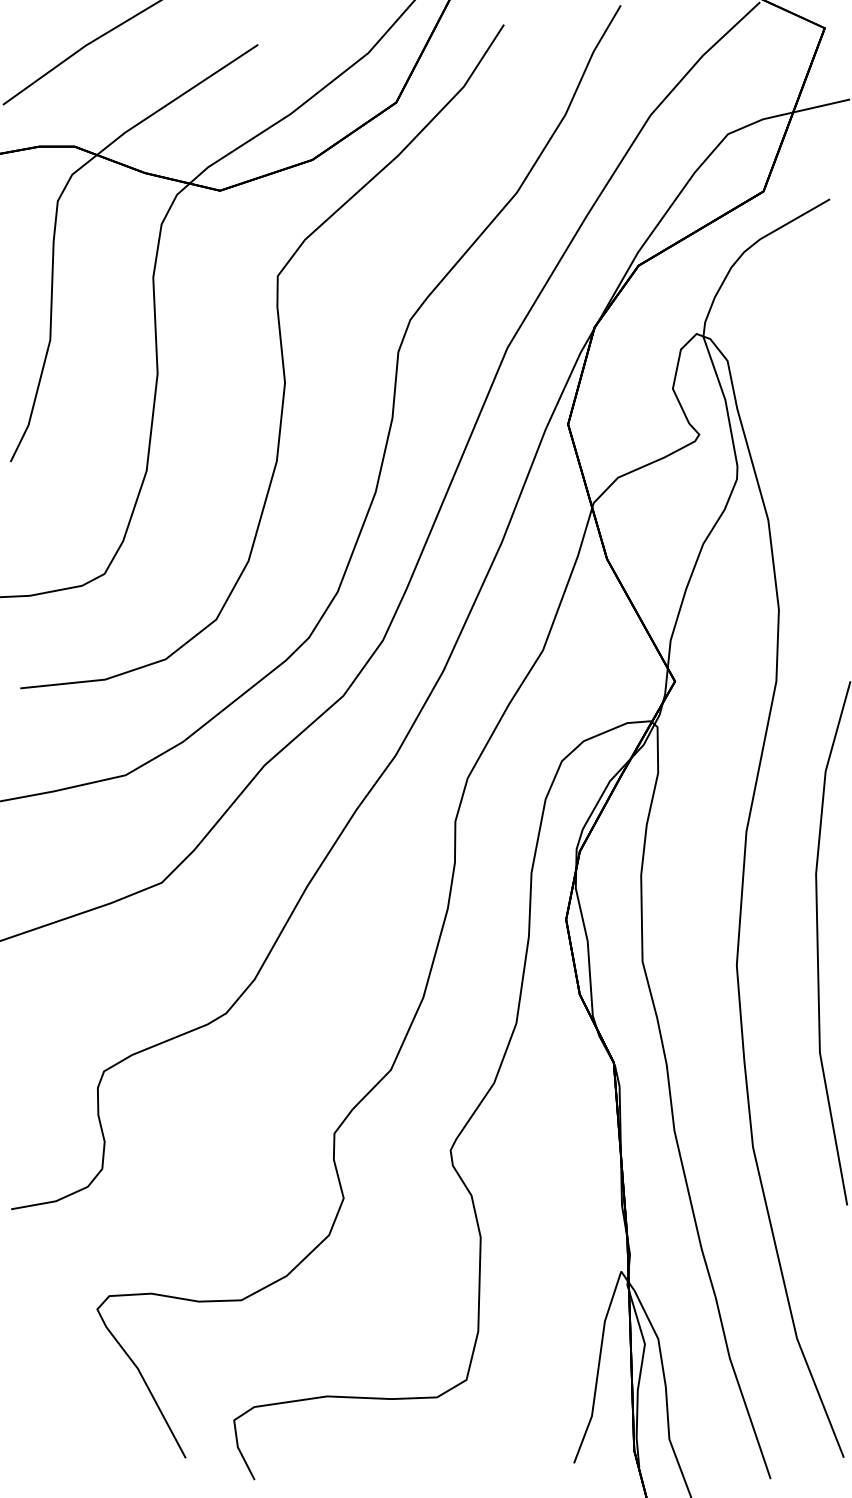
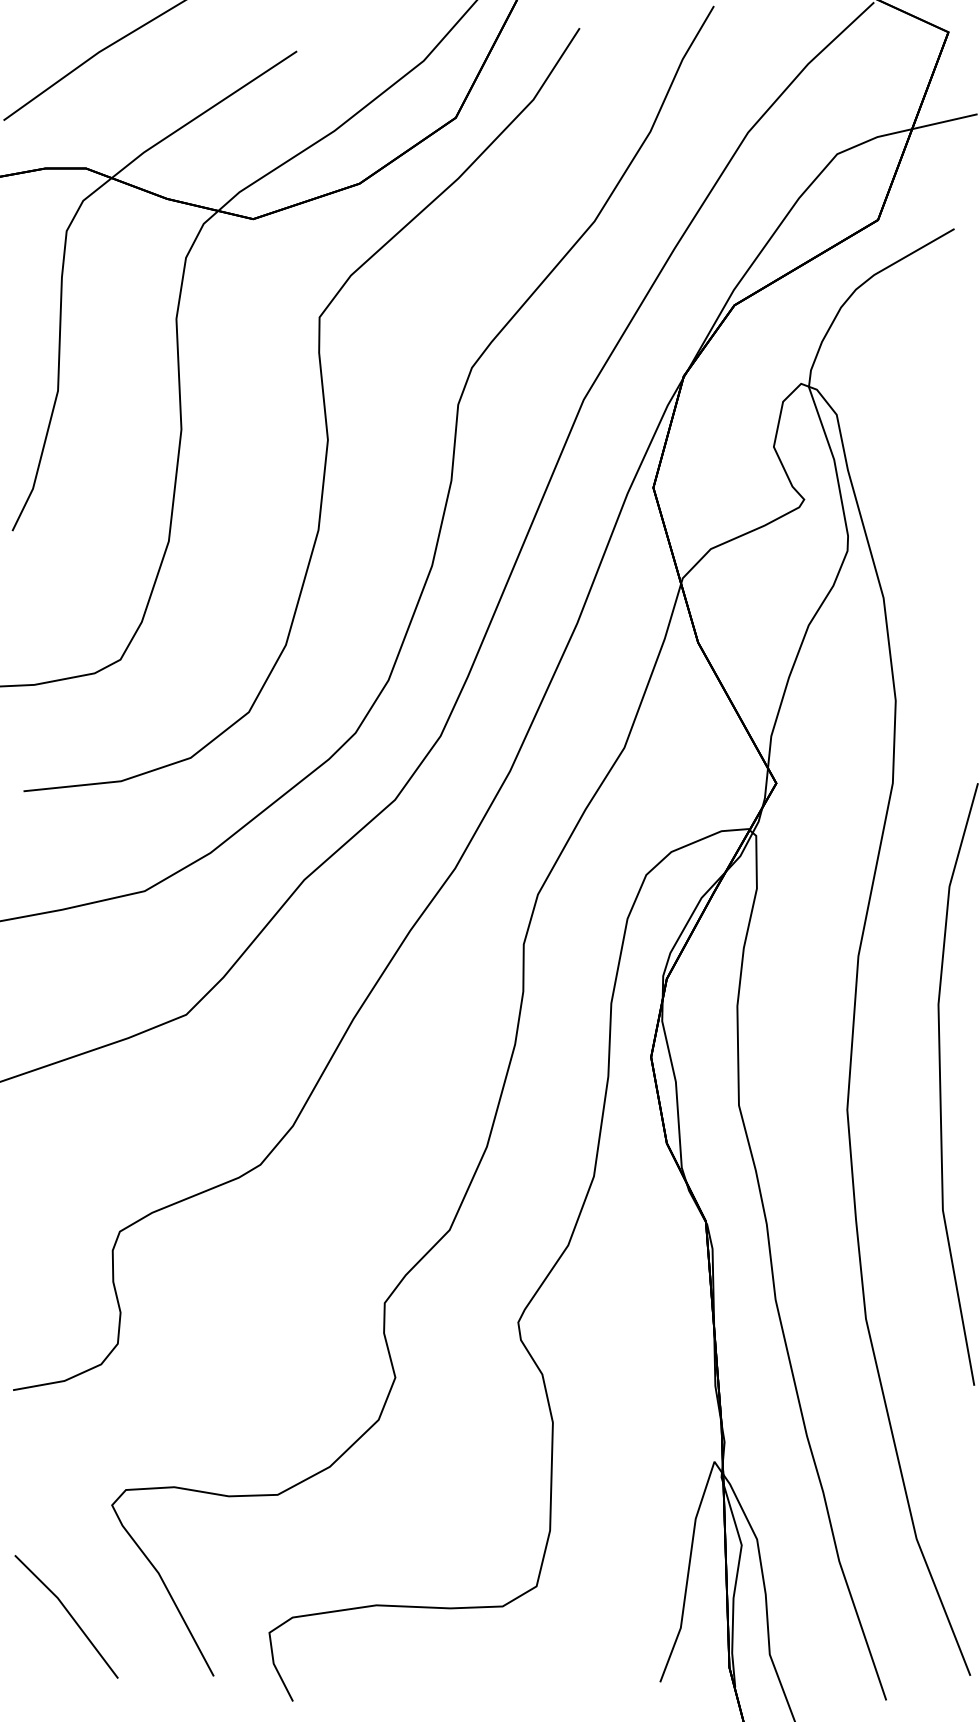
line: (59, 1404) -> (68, 1614), added

